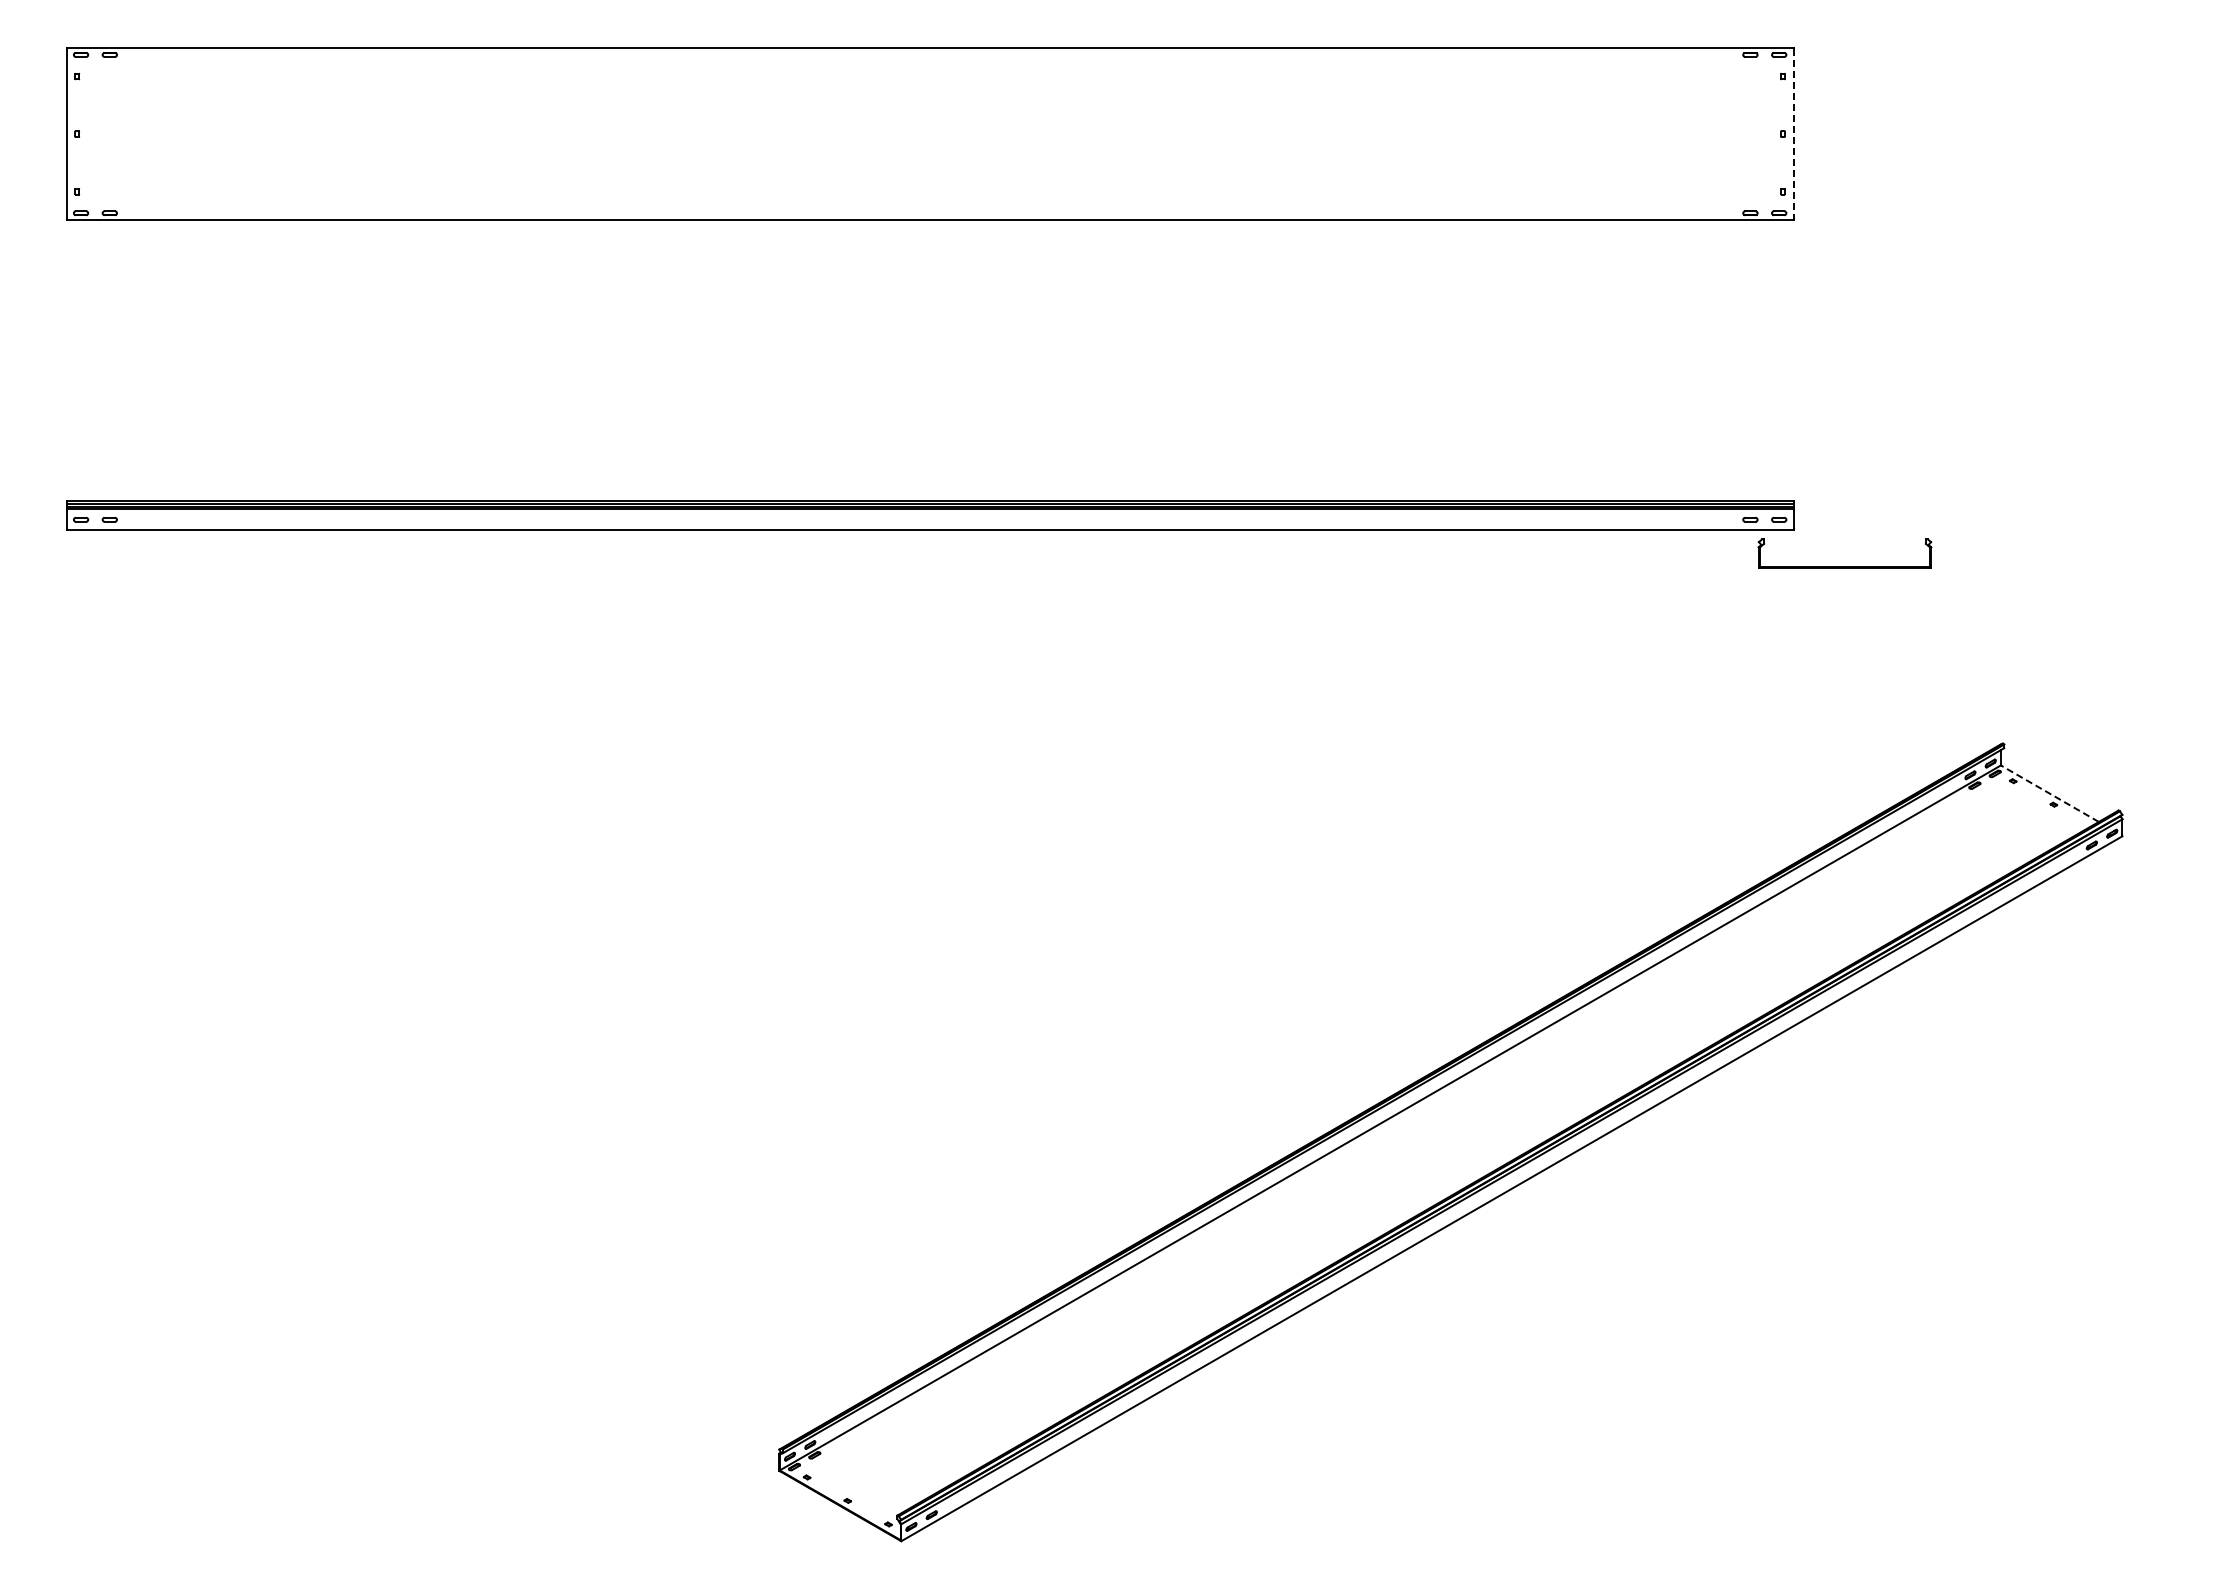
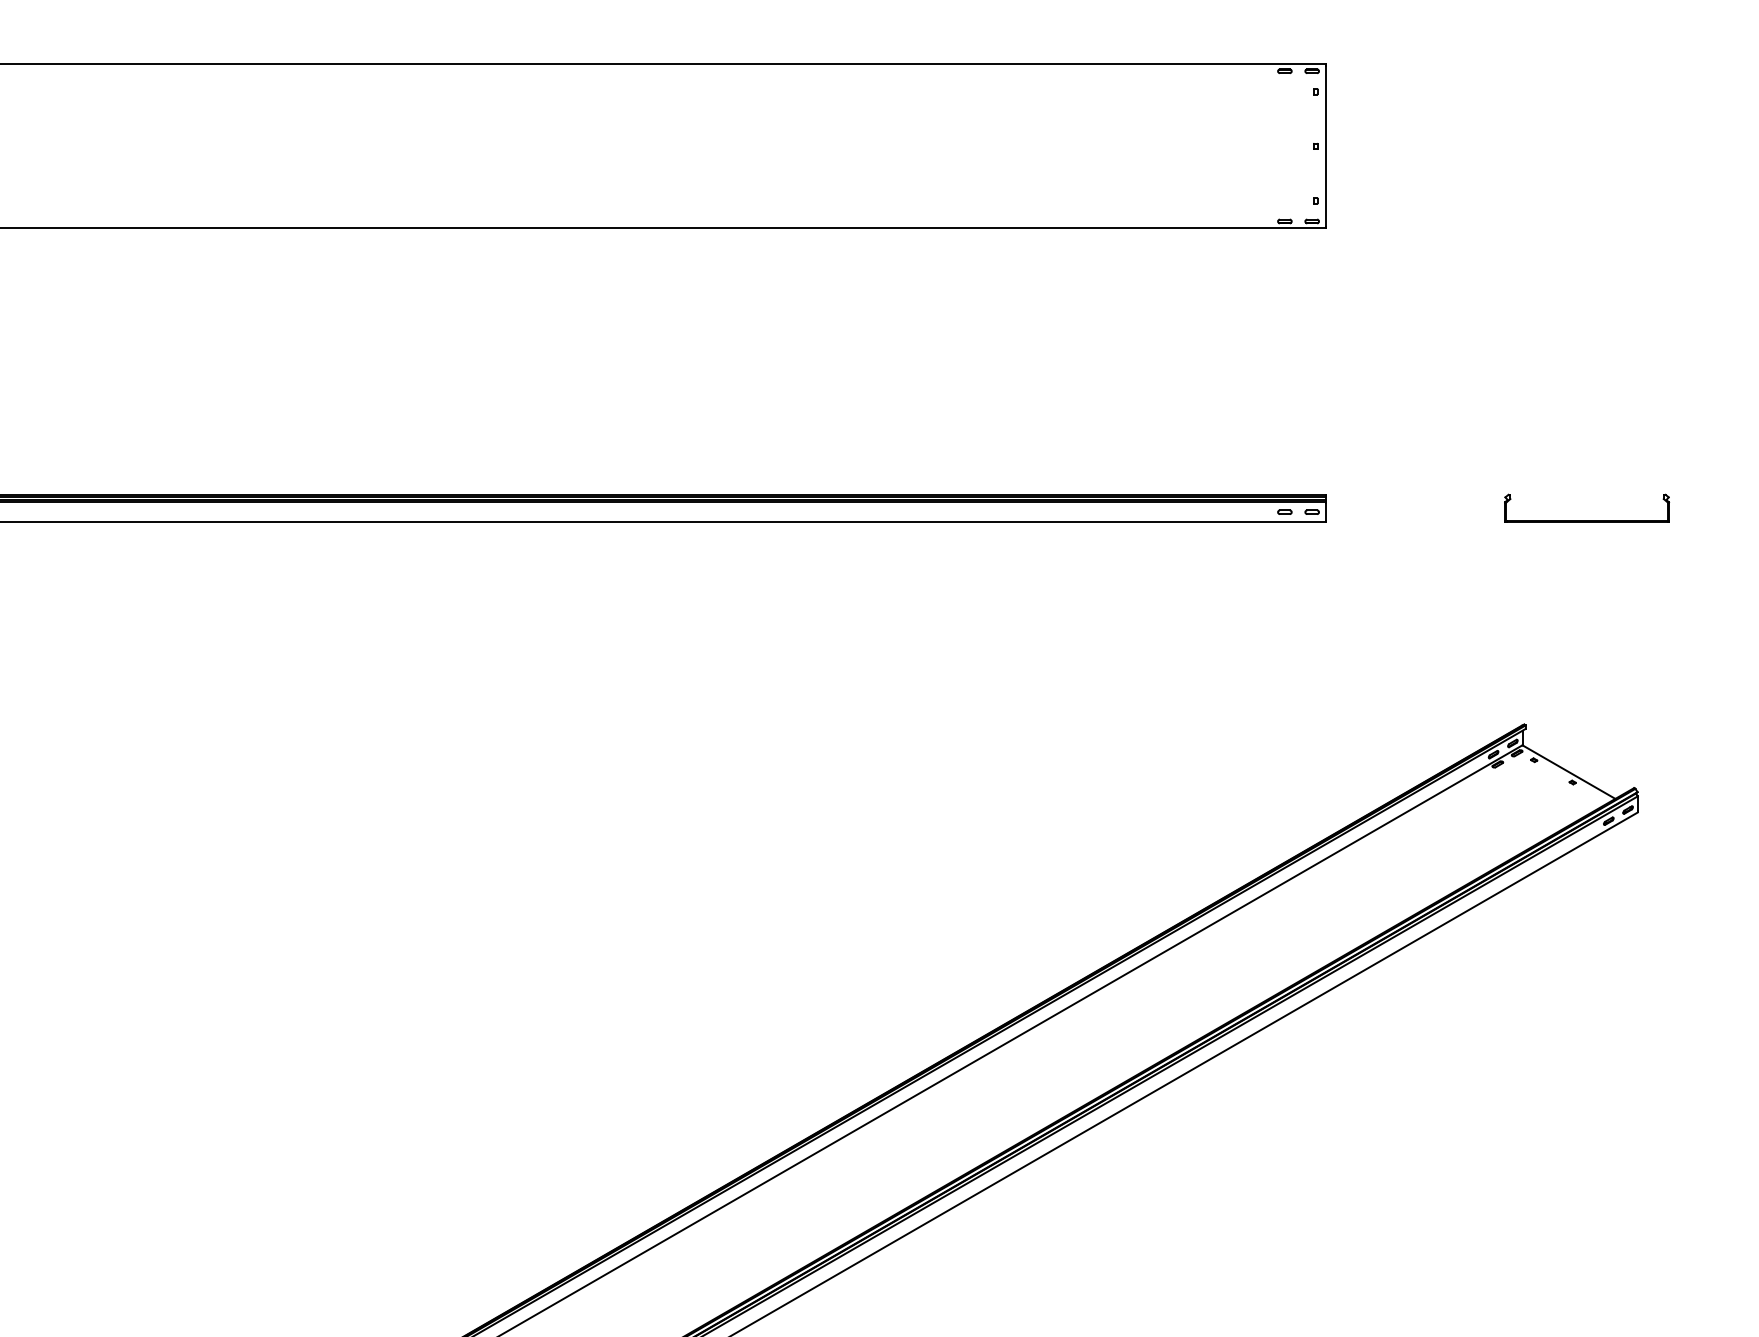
line: (1793, 134) -> (1325, 146), dashed -> solid
part: (1844, 566) -> (1586, 520), moved
line: (2049, 793) -> (1568, 771), dashed -> solid

